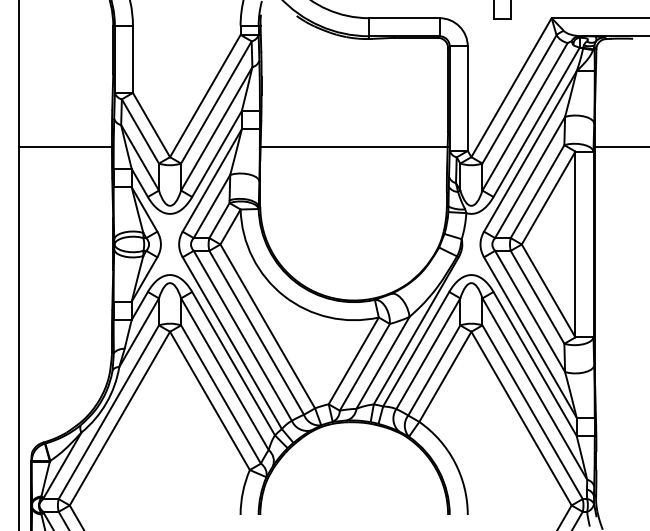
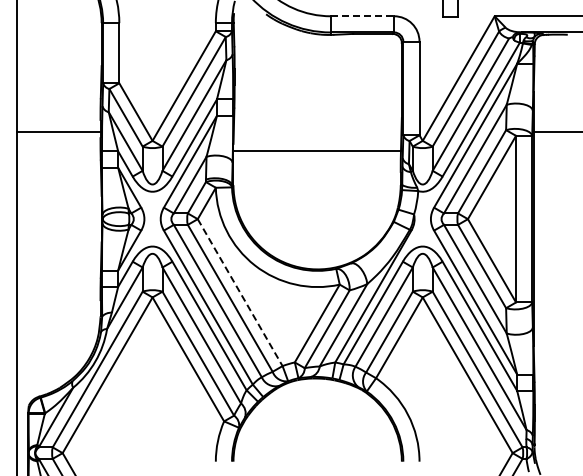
line: (404, 18) -> (362, 16), solid -> dashed
line: (354, 146) -> (317, 150), moved
line: (268, 326) -> (240, 292), solid -> dashed

